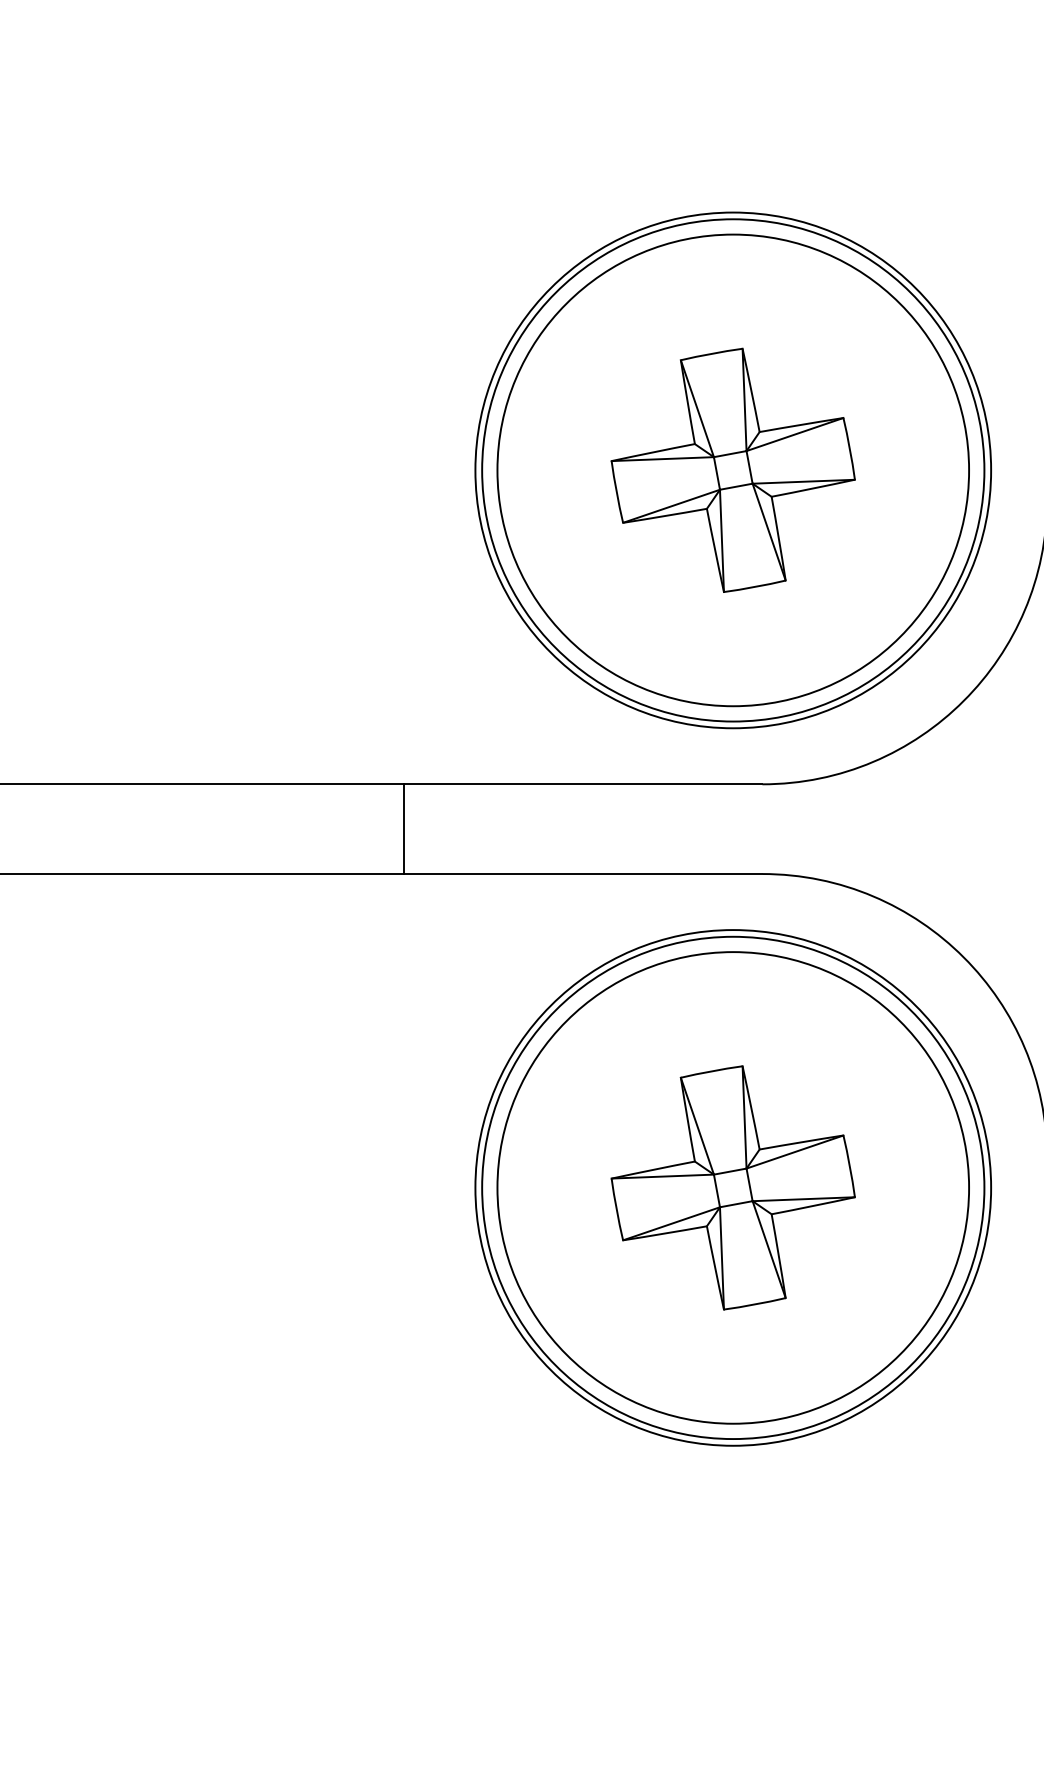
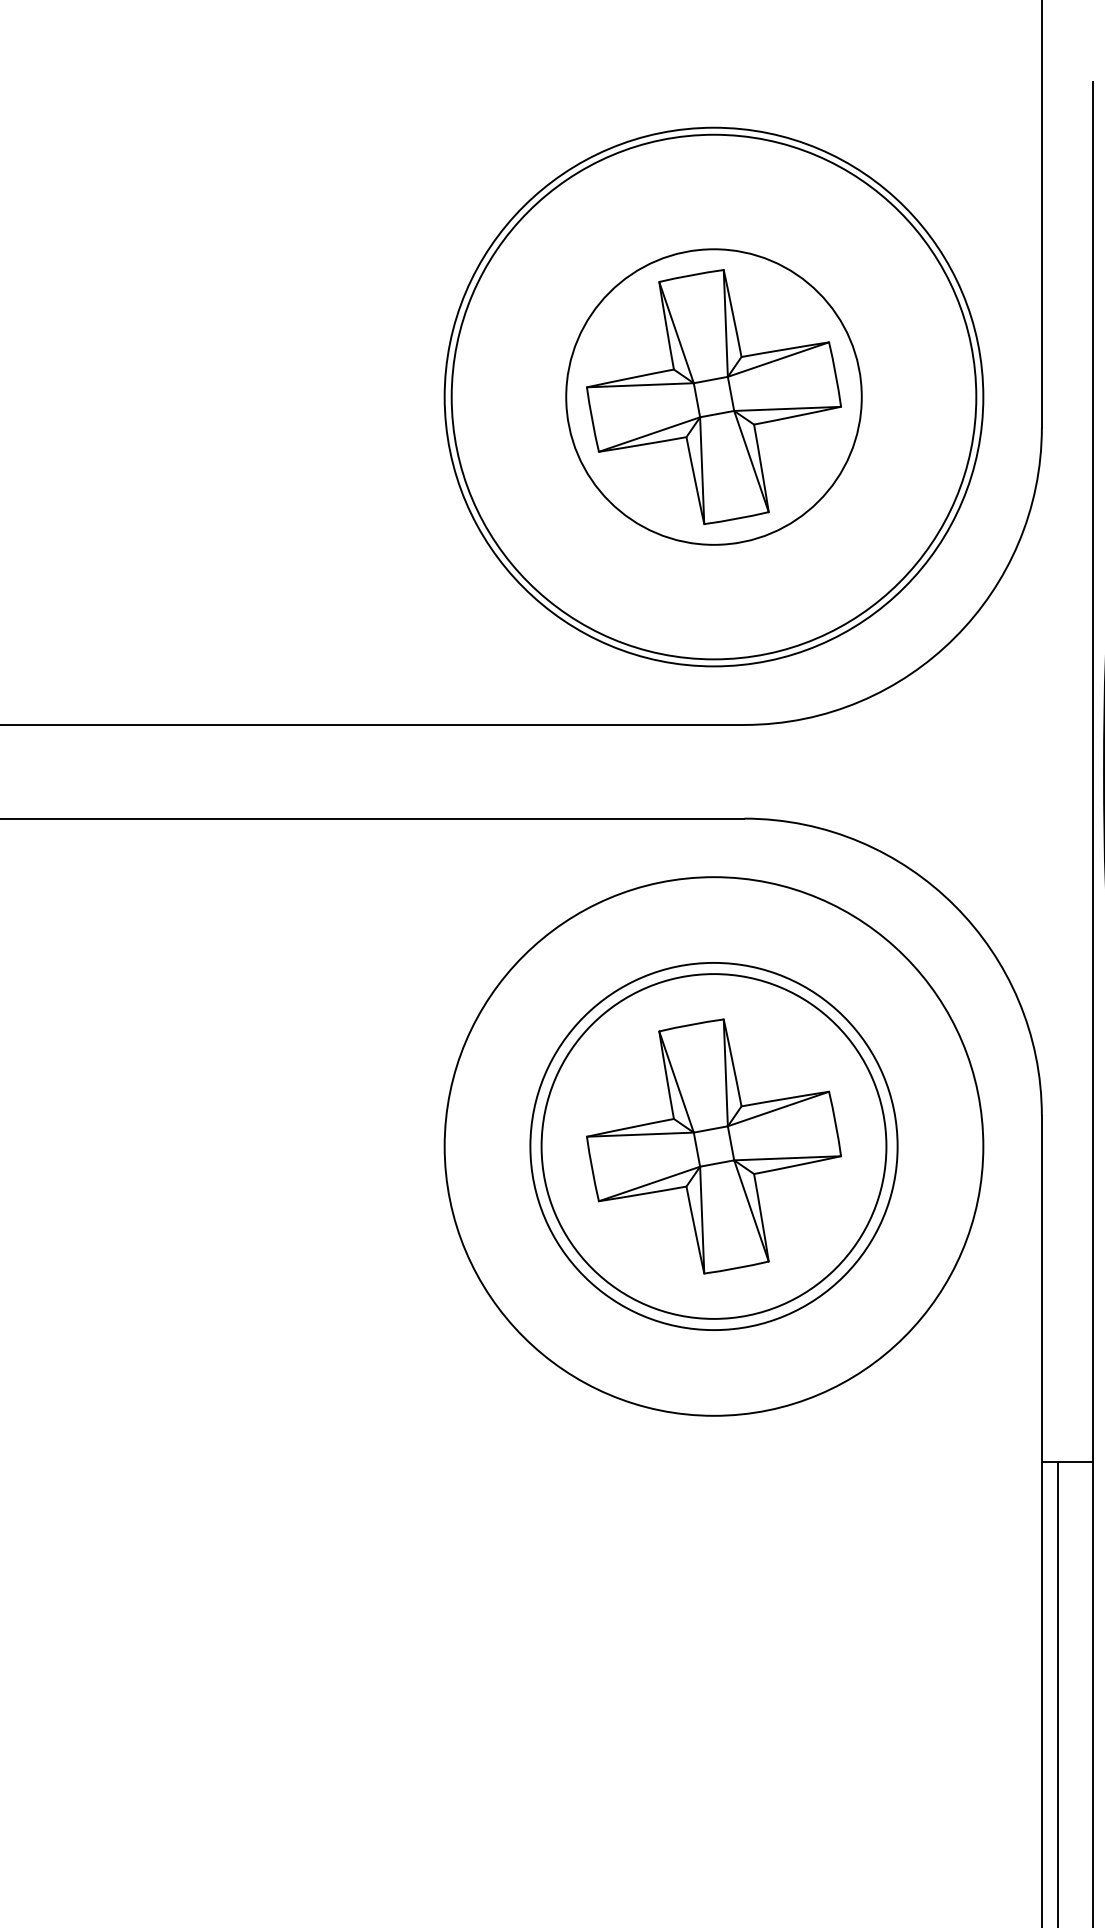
circle: (732, 469) -> (713, 396), size x0.6
line: (404, 828) -> (370, 771), removed
circle: (732, 1187) -> (713, 1146), size x0.7
circle: (732, 1187) -> (713, 1146), size x0.7

